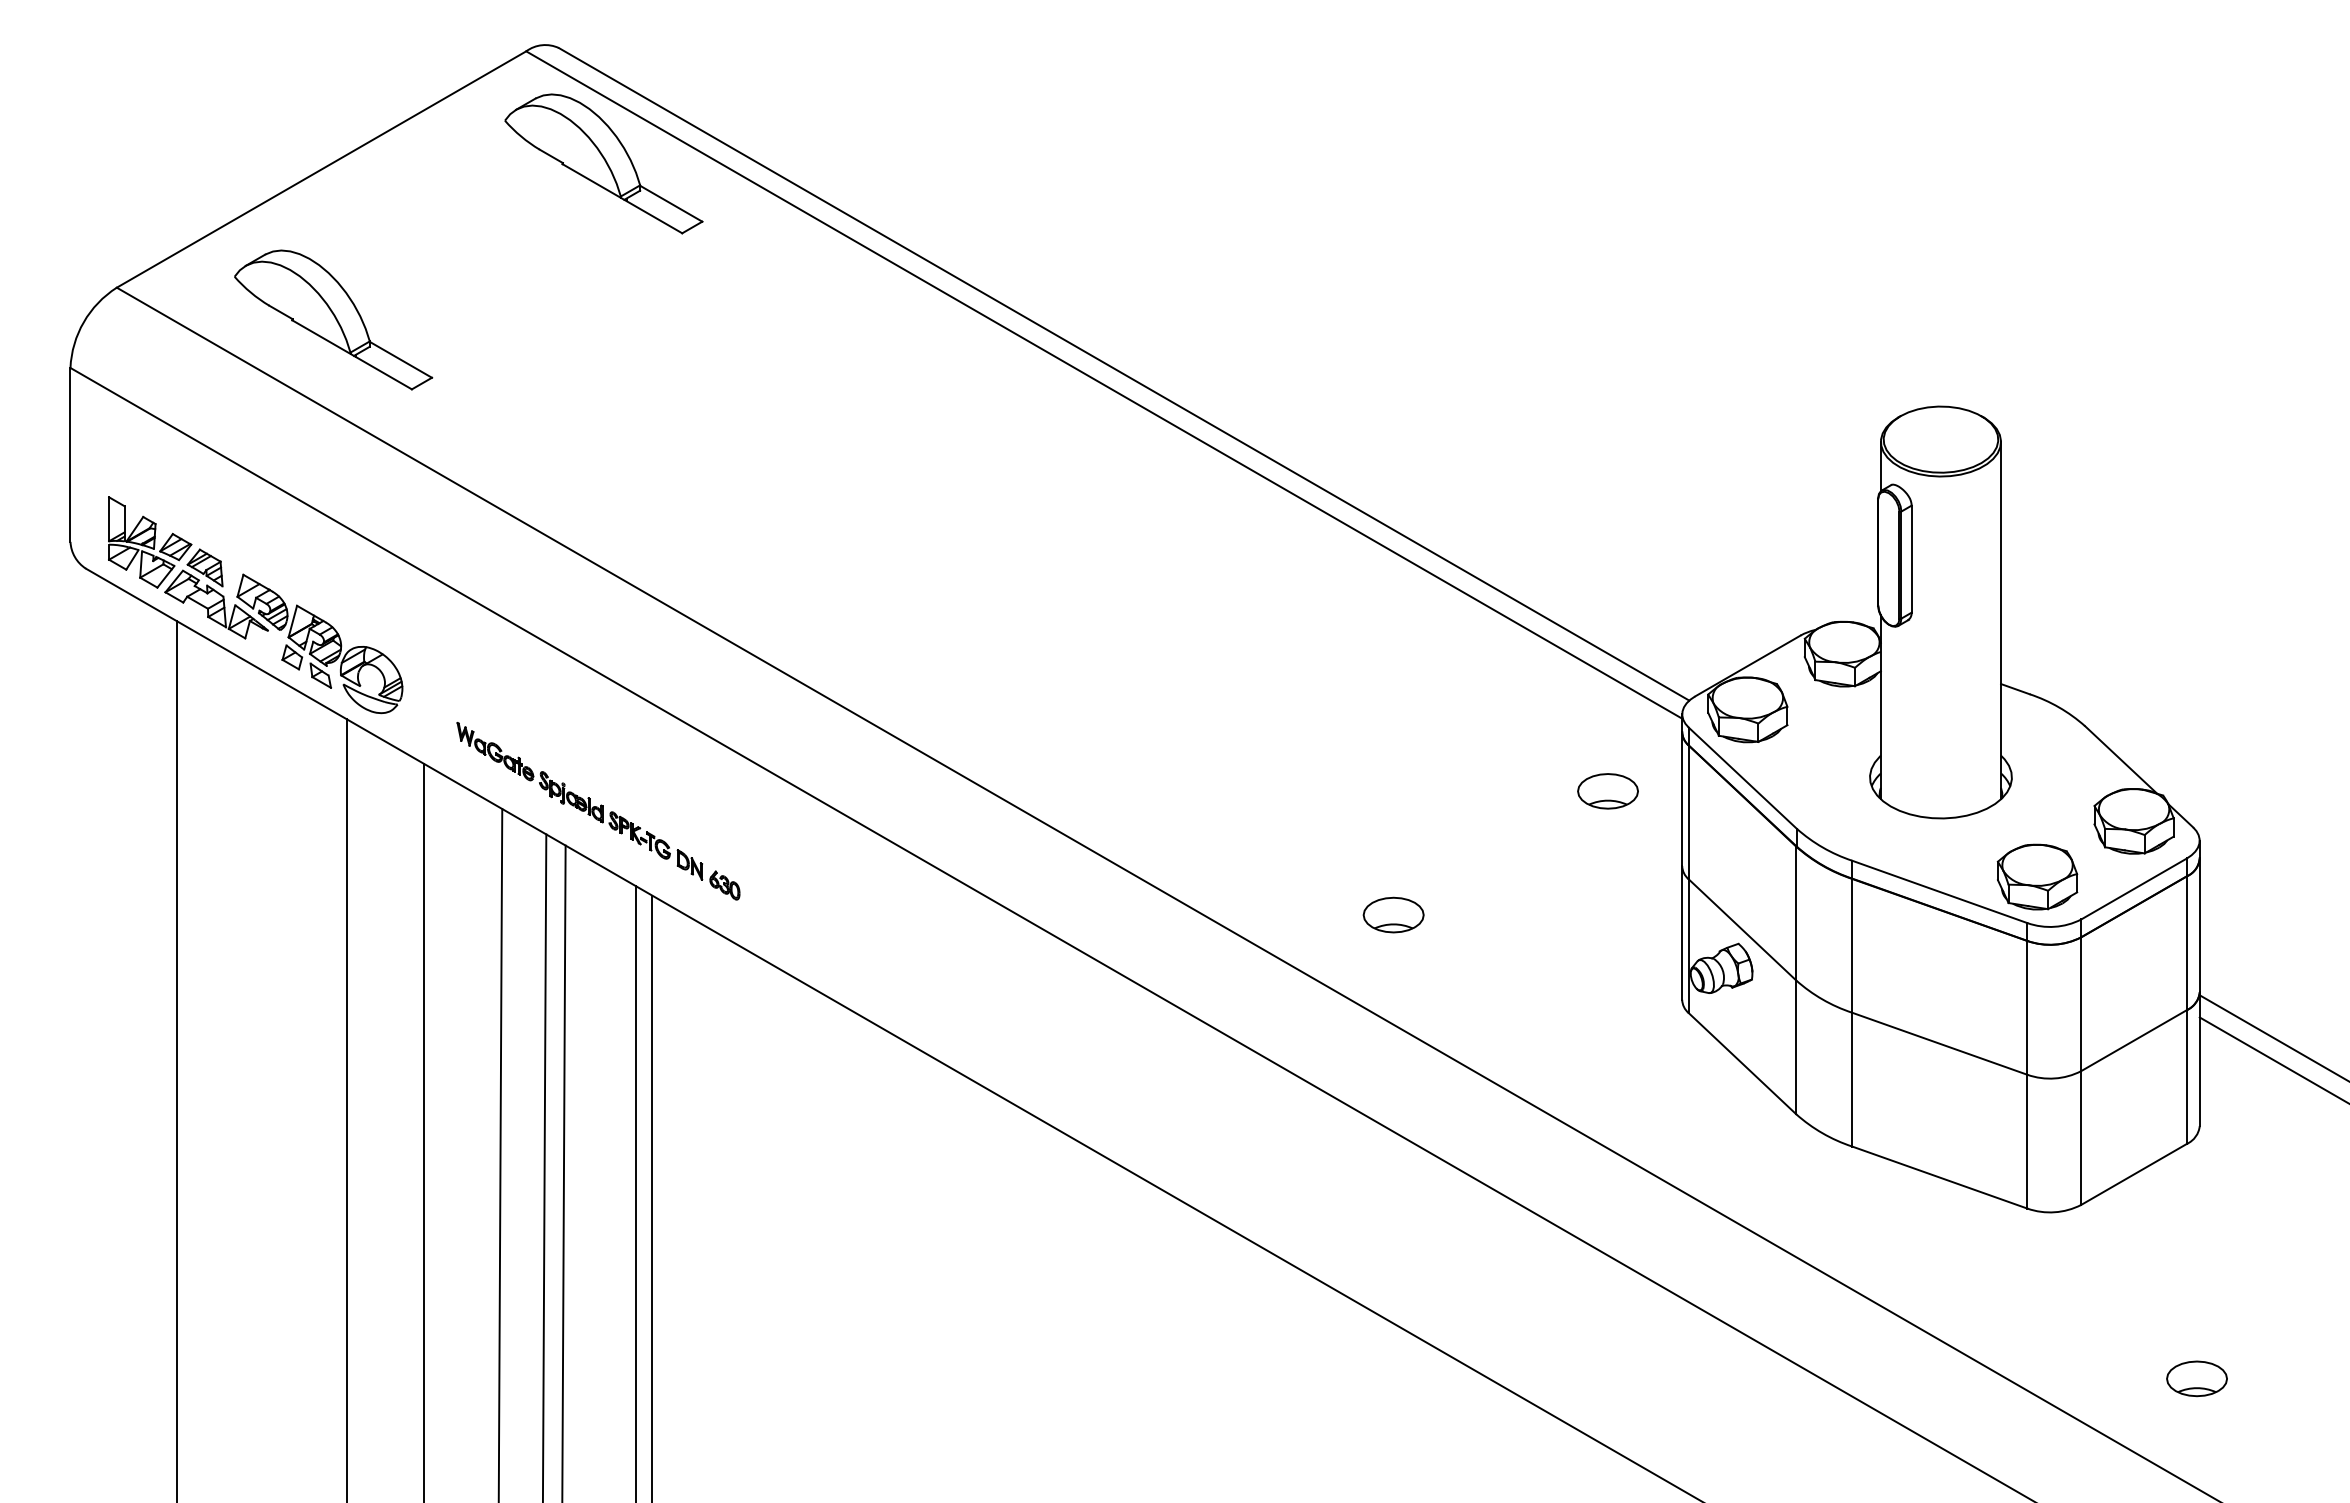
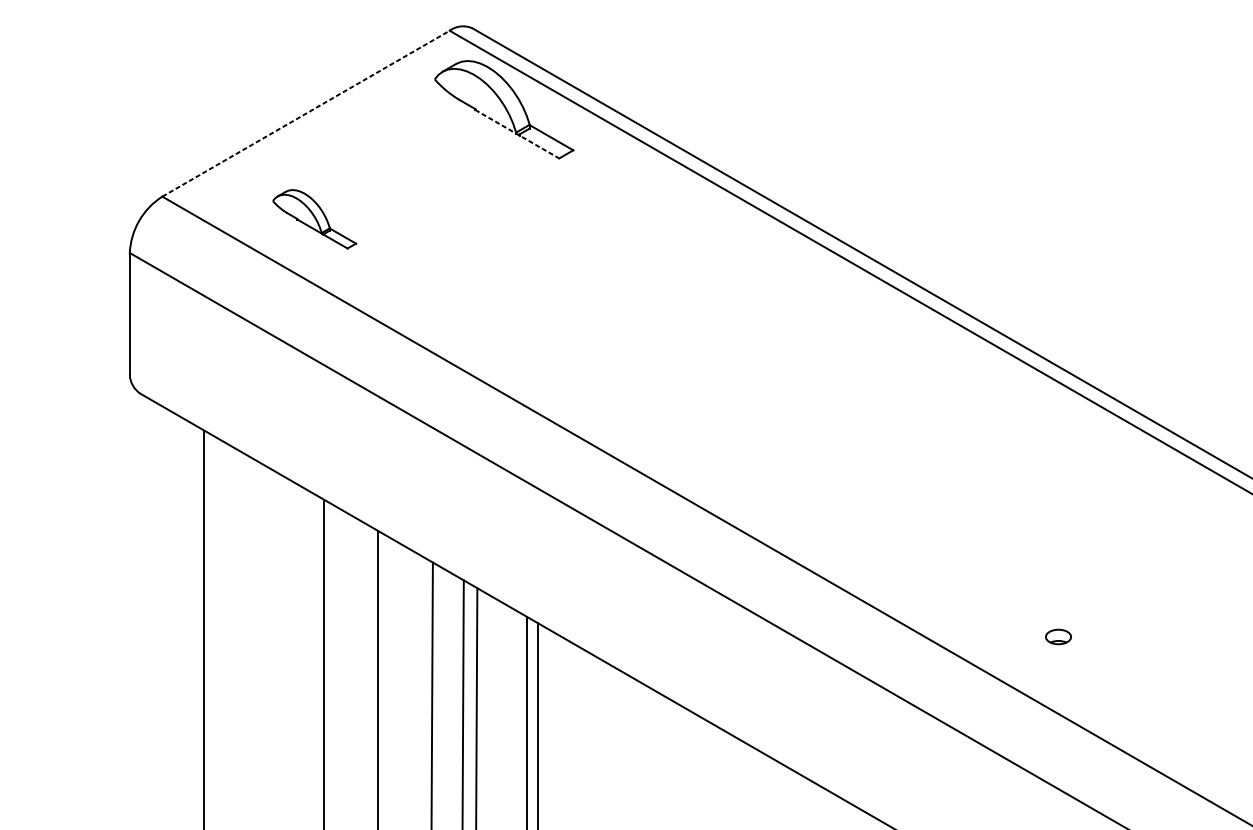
line: (321, 169) -> (306, 113), solid -> dashed
line: (622, 198) -> (517, 134), solid -> dashed
part: (333, 319) -> (314, 218), size x0.6
part: (255, 605) -> (259, 419), removed
part: (1607, 791) -> (1208, 550), removed
part: (598, 810) -> (500, 563), removed
part: (1393, 914) -> (1058, 636), size x0.6

